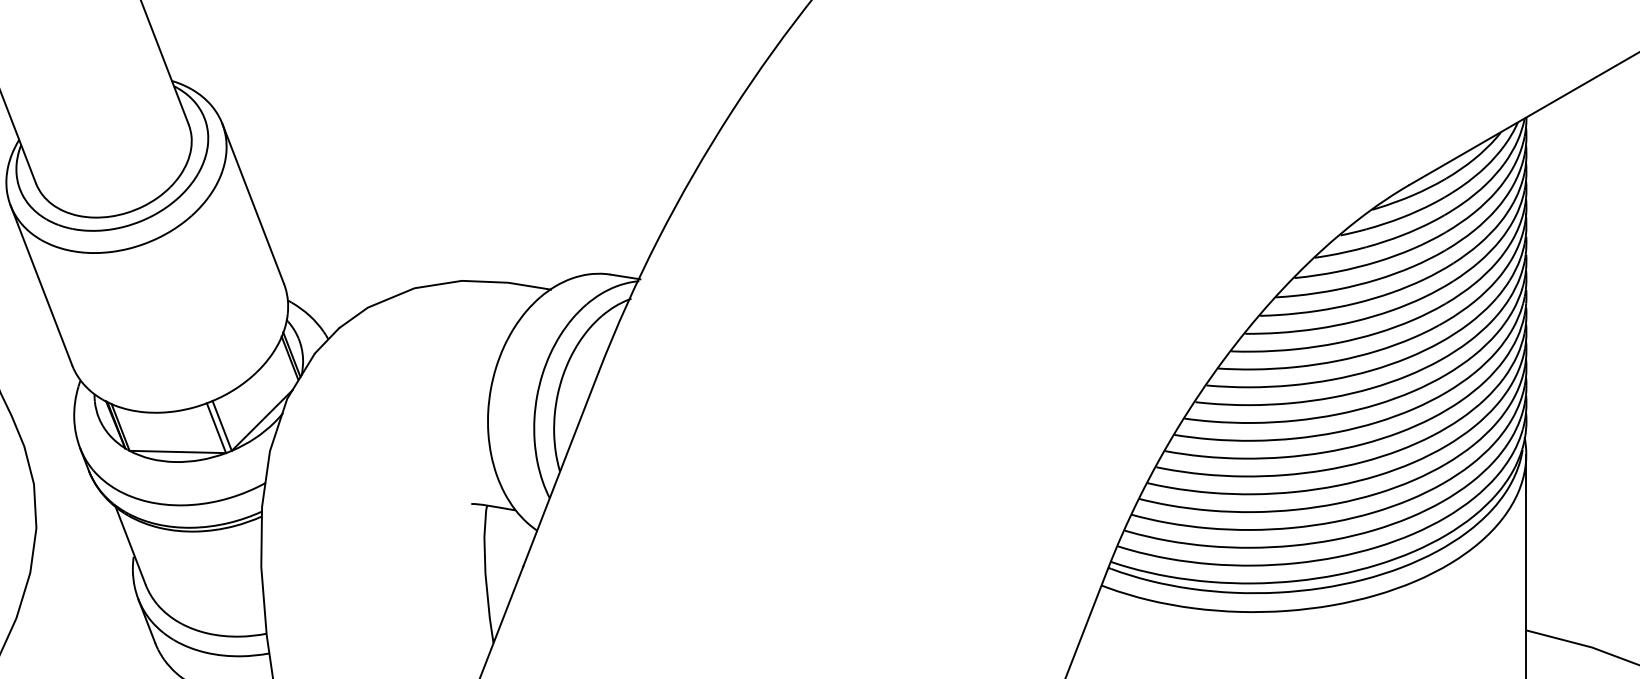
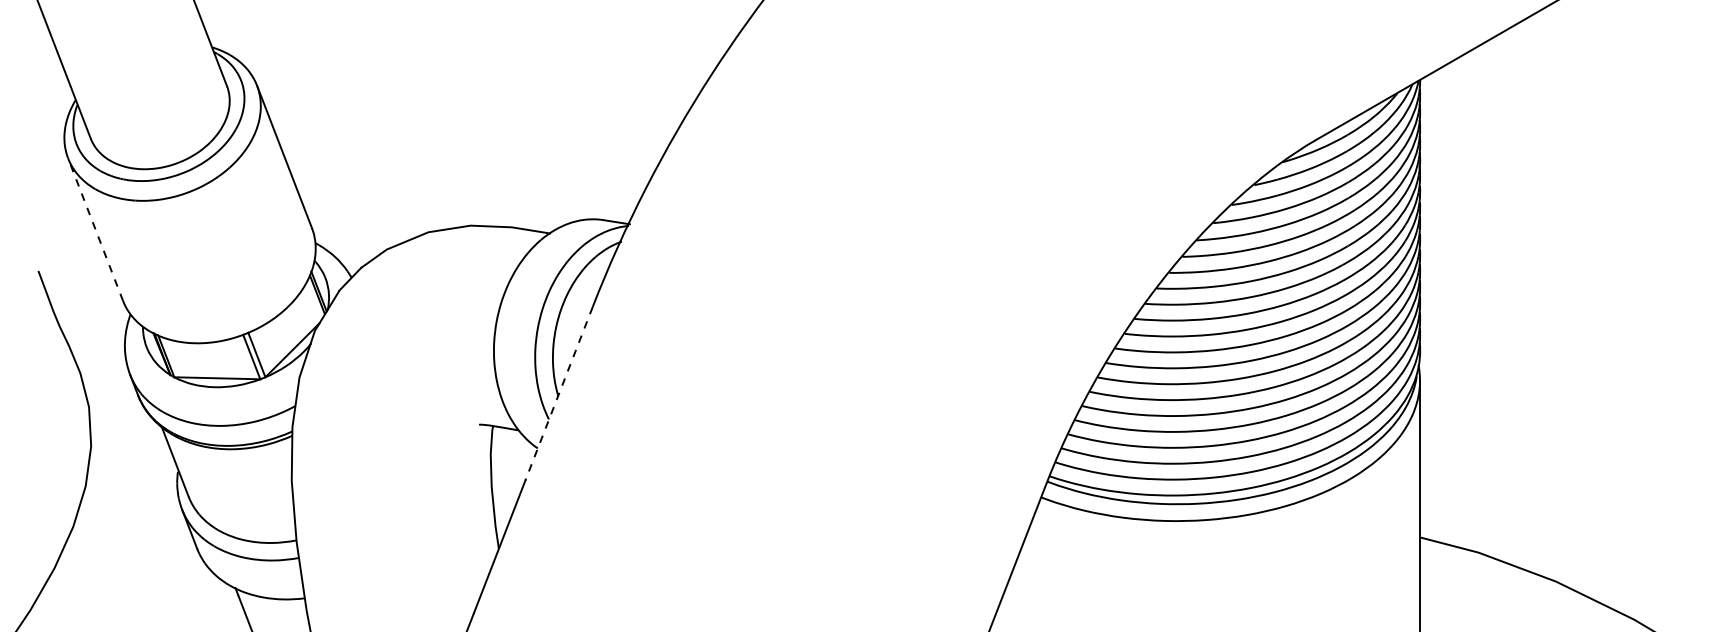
line: (41, 285) -> (95, 229), solid -> dashed
line: (560, 470) -> (558, 394), solid -> dashed

